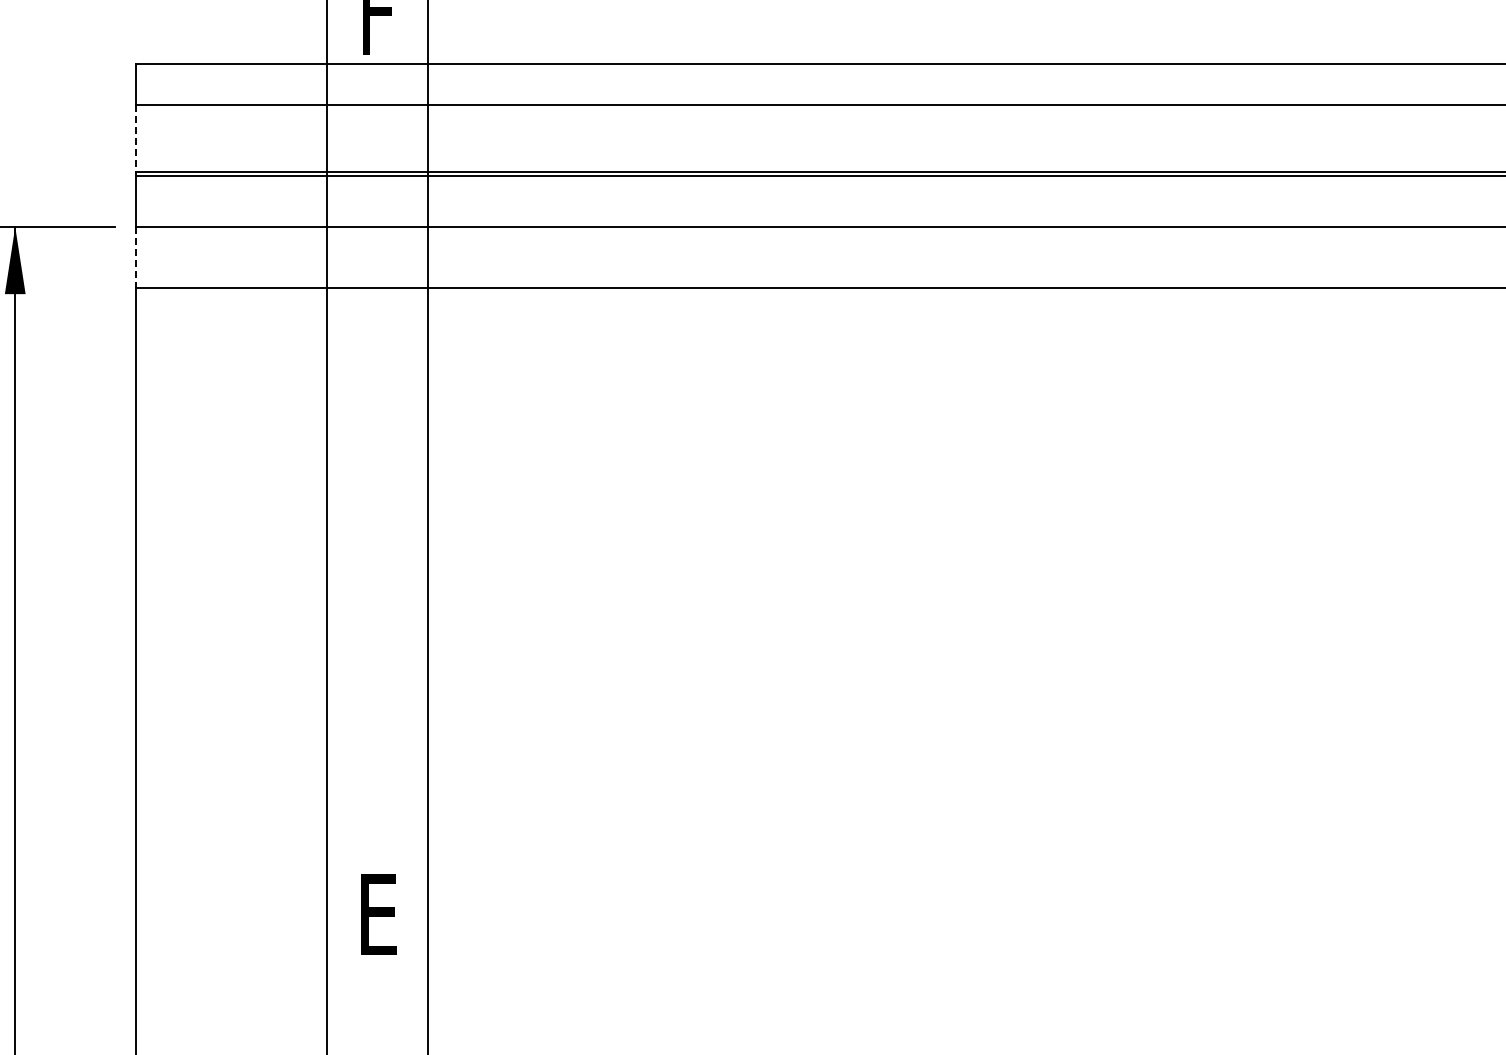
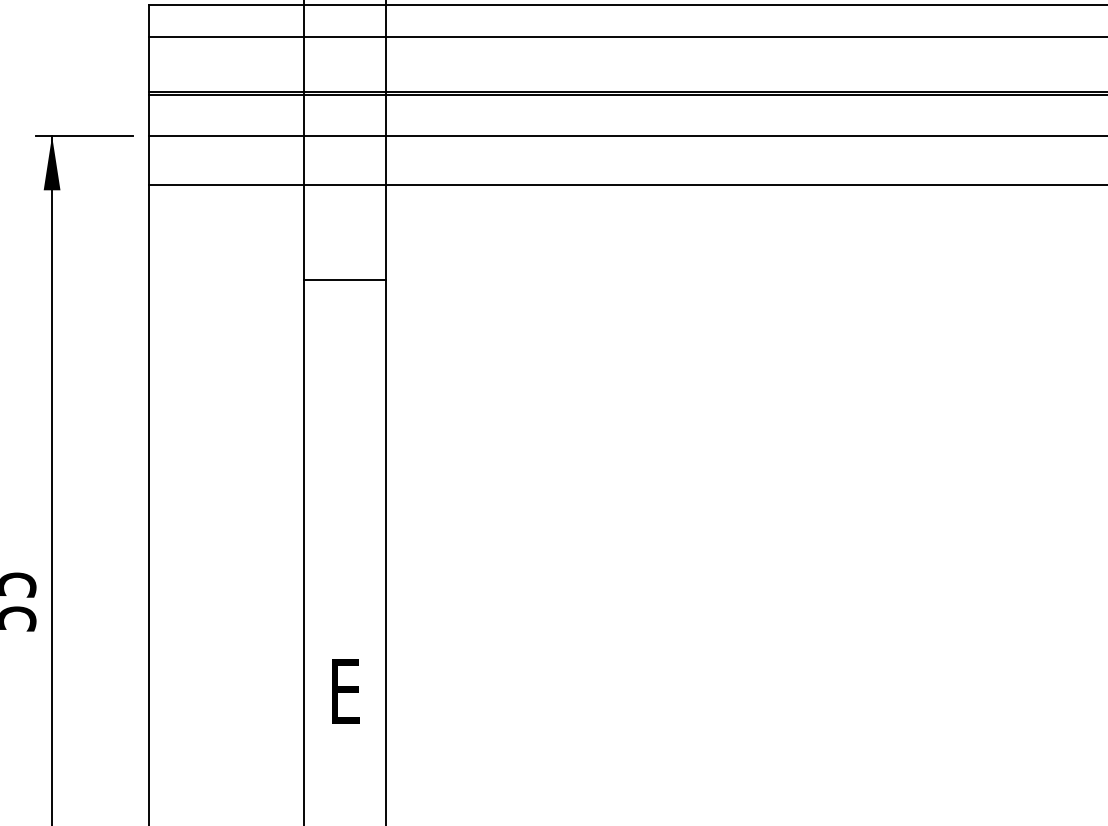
line: (135, 138) -> (149, 64), dashed -> solid
line: (135, 257) -> (149, 160), dashed -> solid
line: (377, 405) -> (344, 280), added

